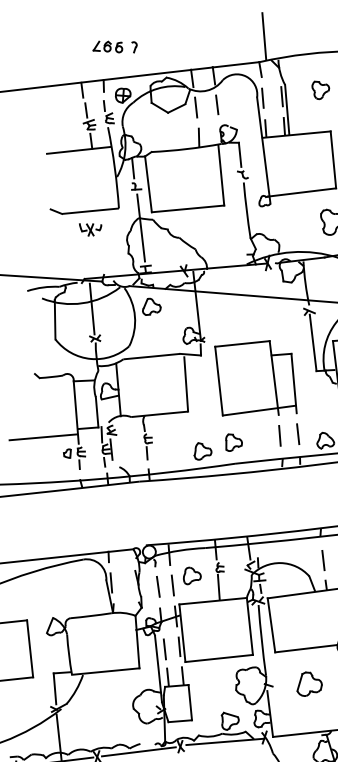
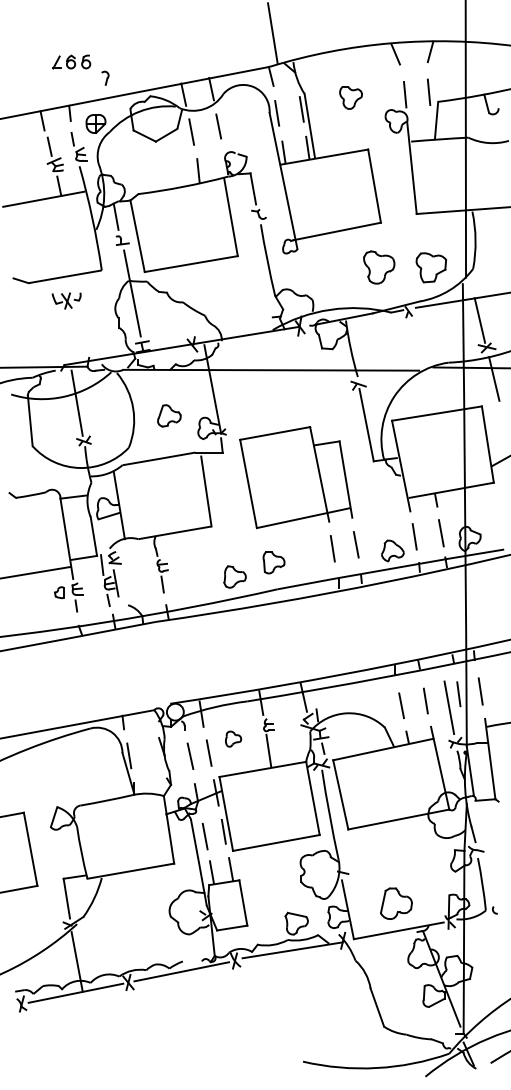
part: (134, 46) -> (105, 77), moved
part: (152, 306) -> (169, 415), moved
part: (192, 575) -> (233, 738), size x0.7
part: (309, 684) -> (396, 903), moved

